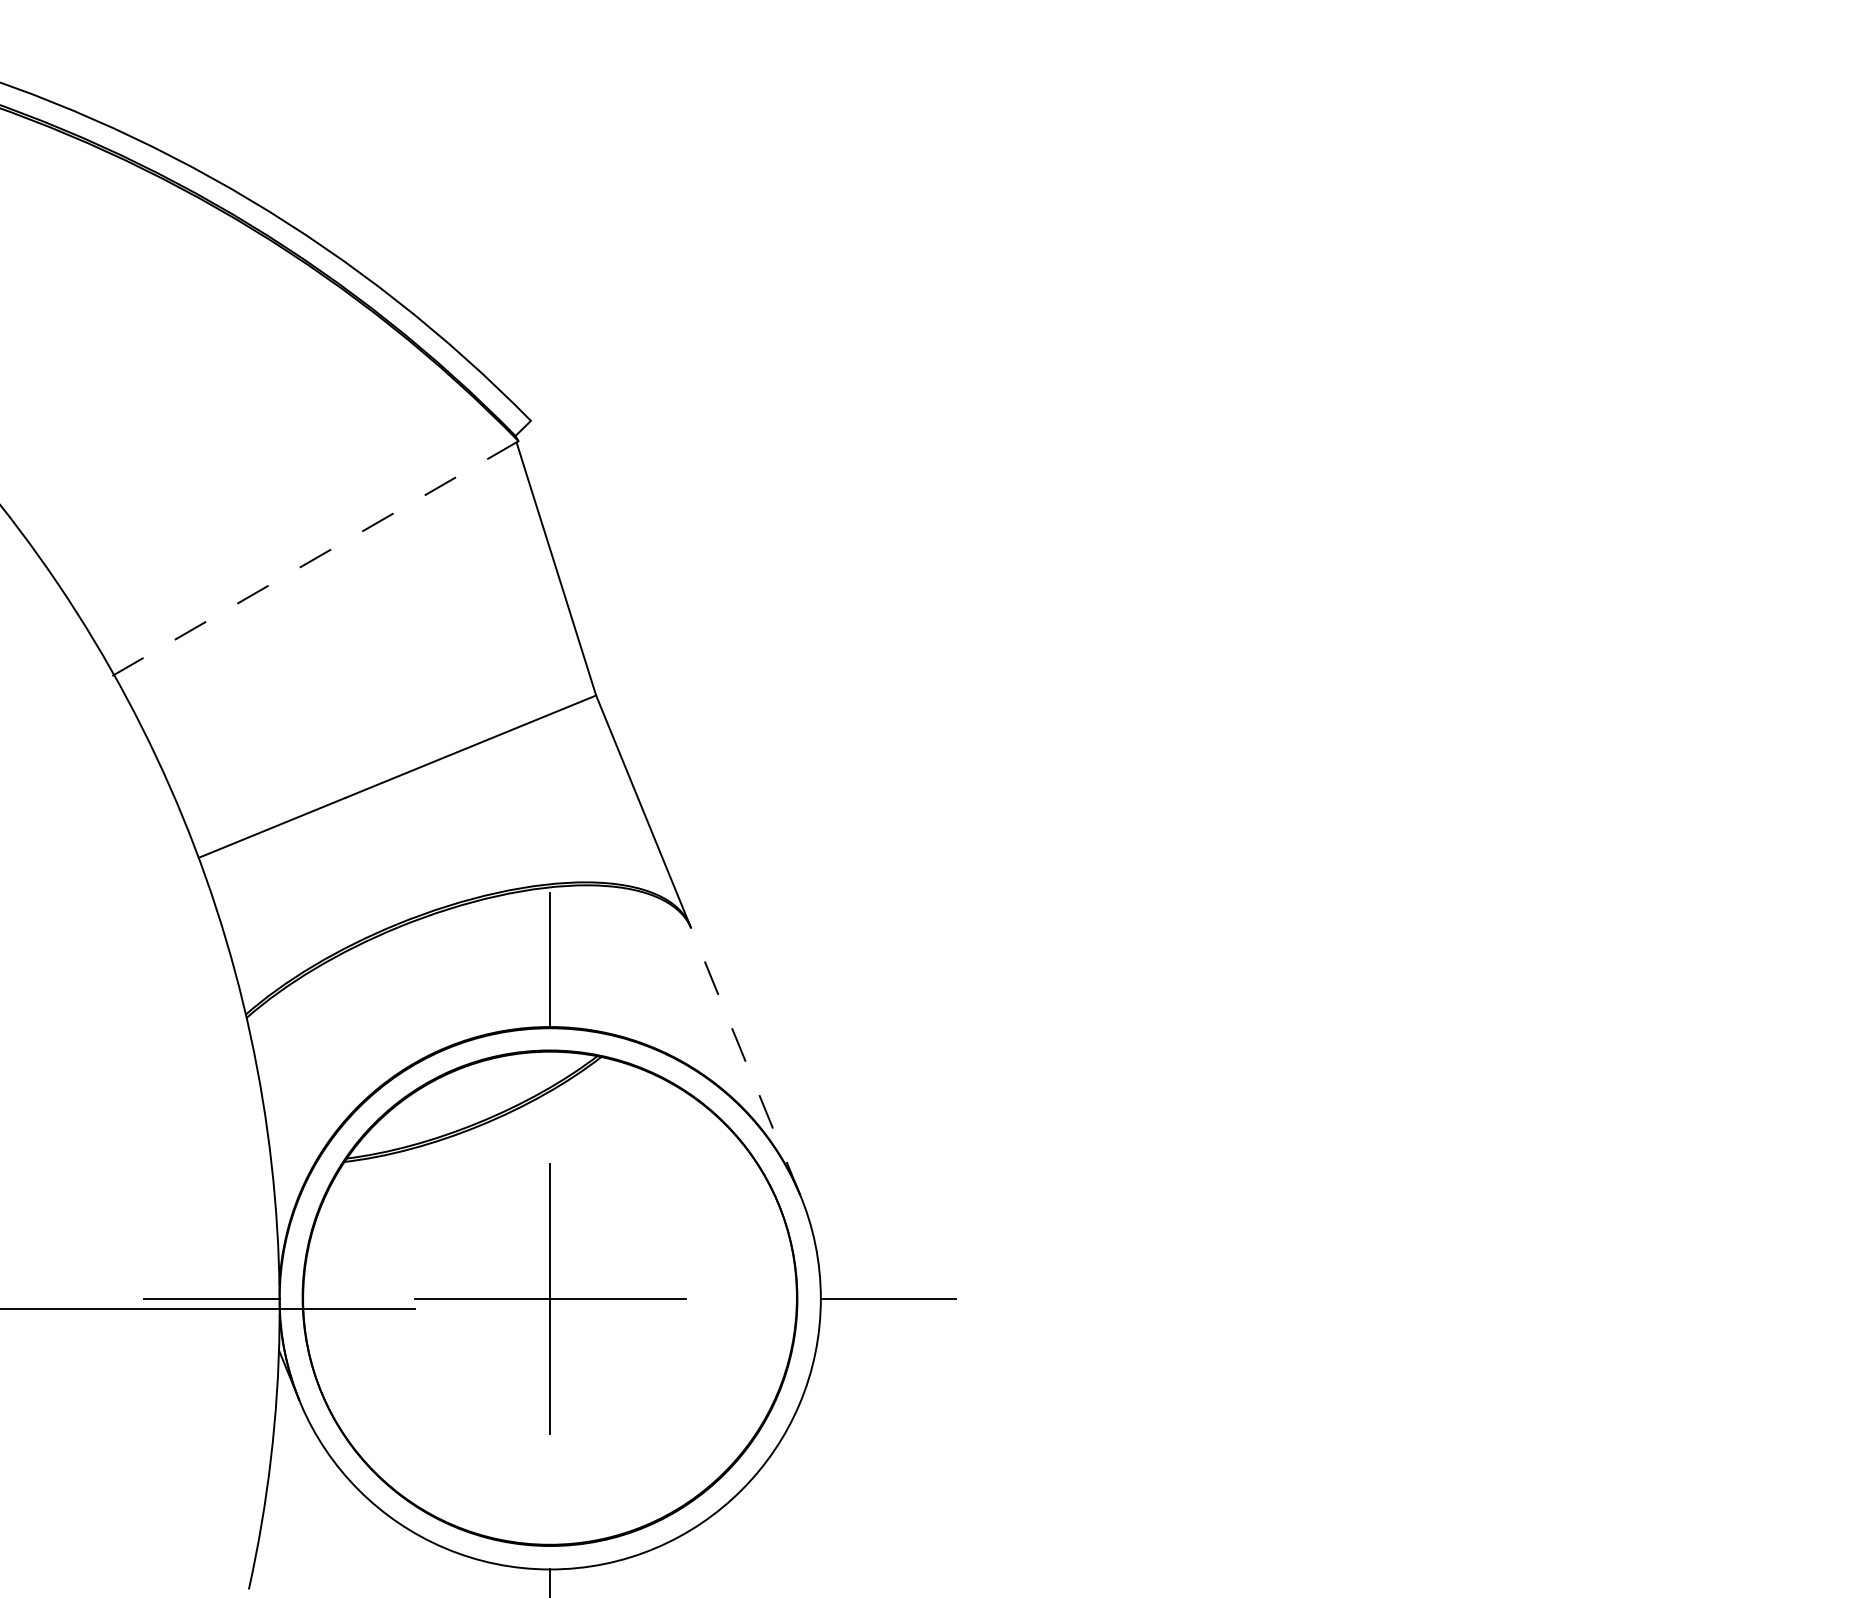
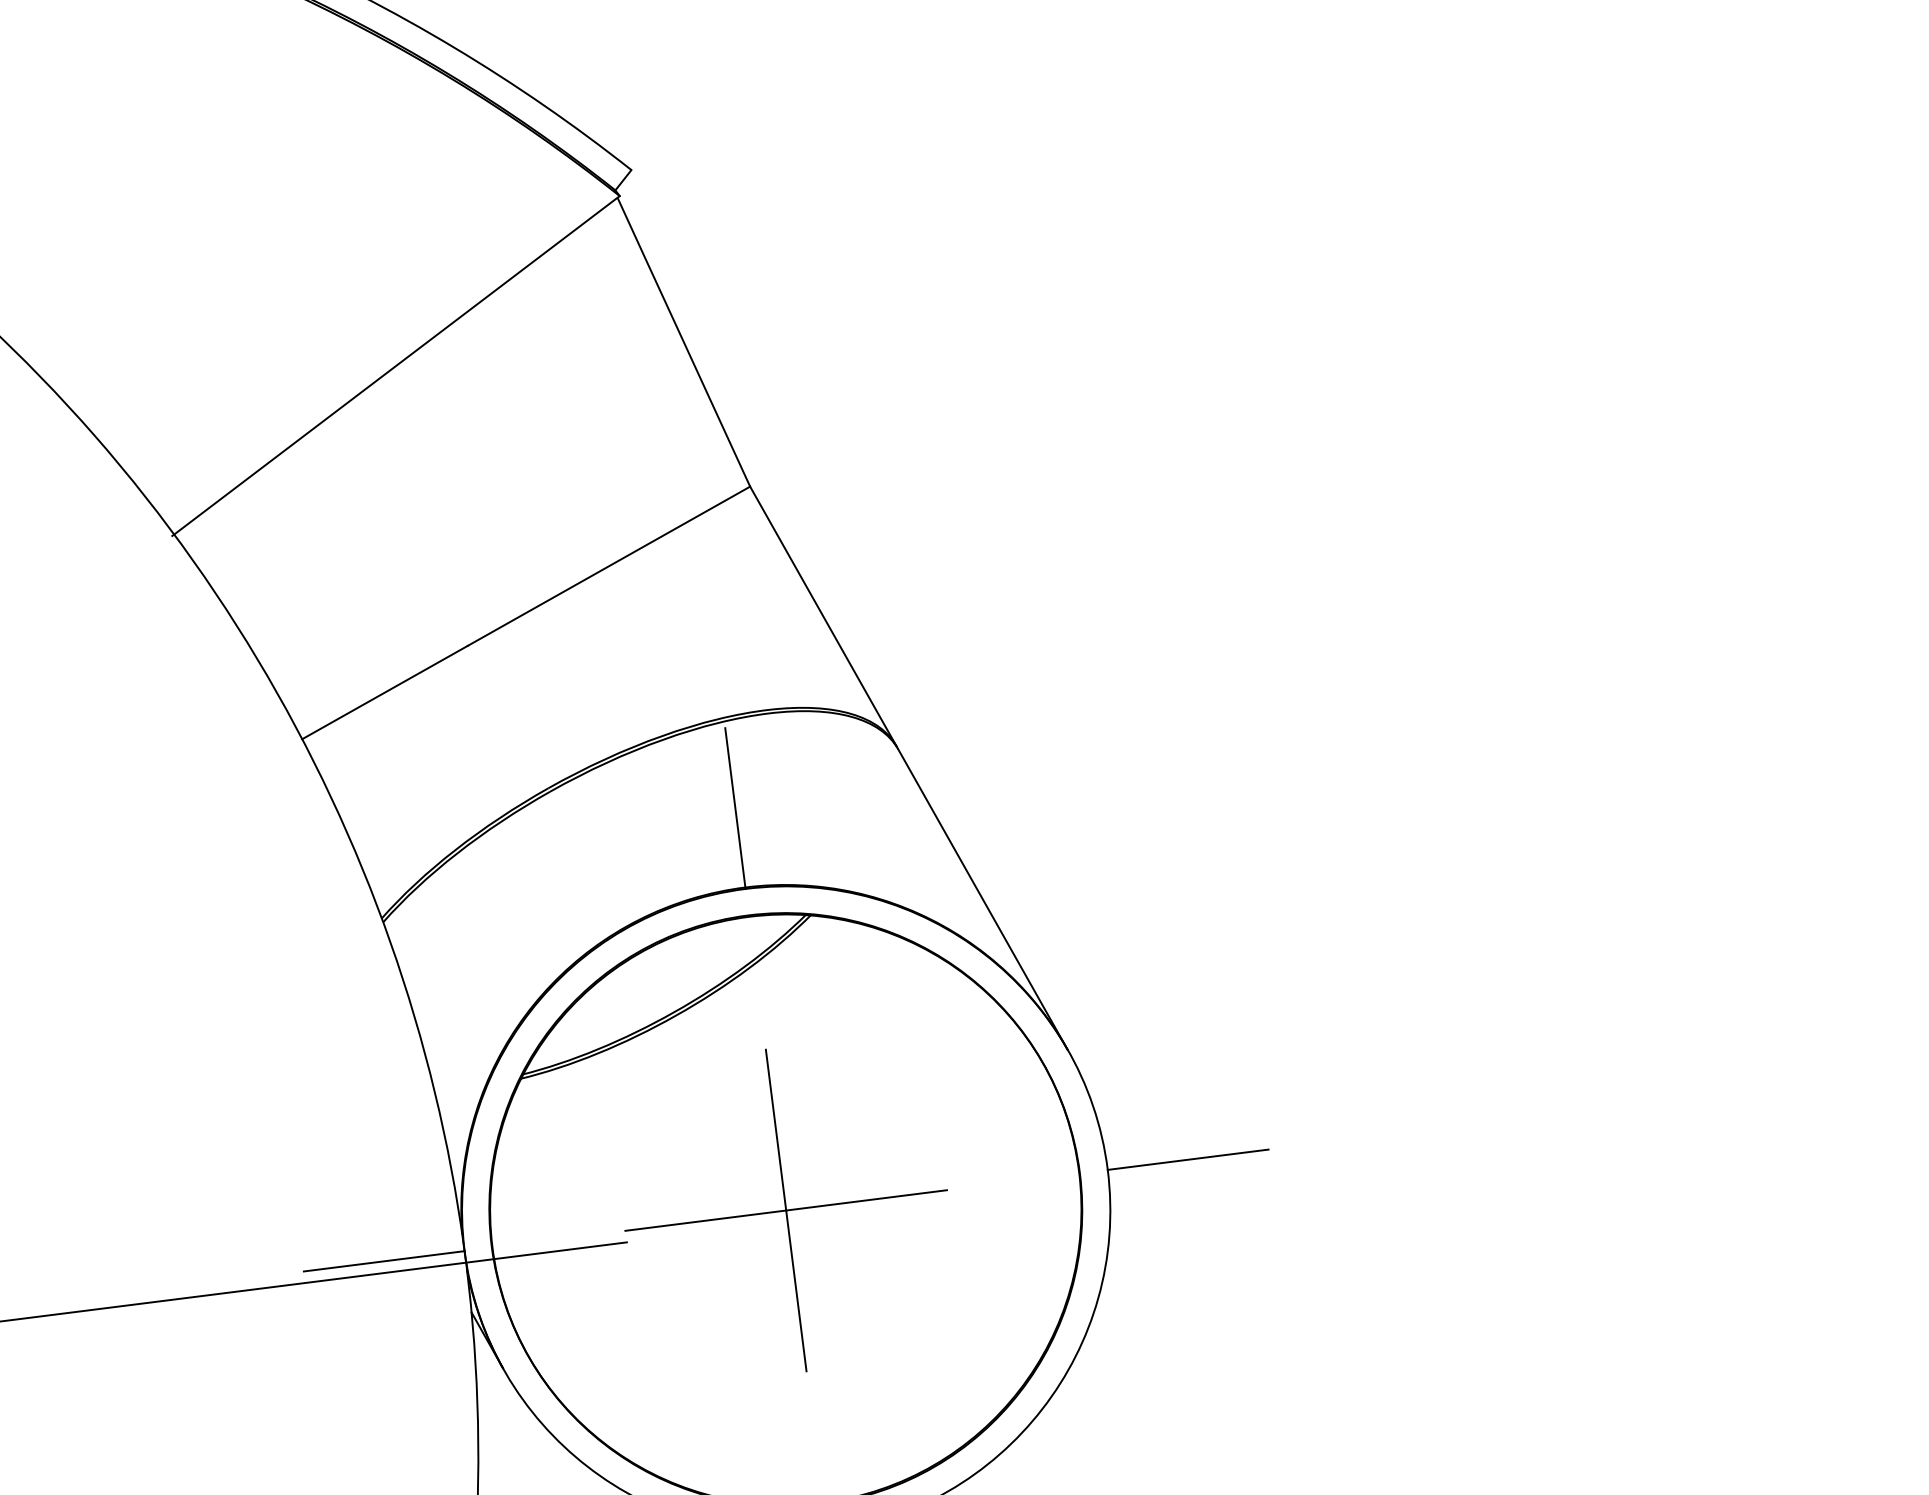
line: (315, 558) -> (396, 365), dashed -> solid
line: (745, 1062) -> (982, 900), dashed -> solid

